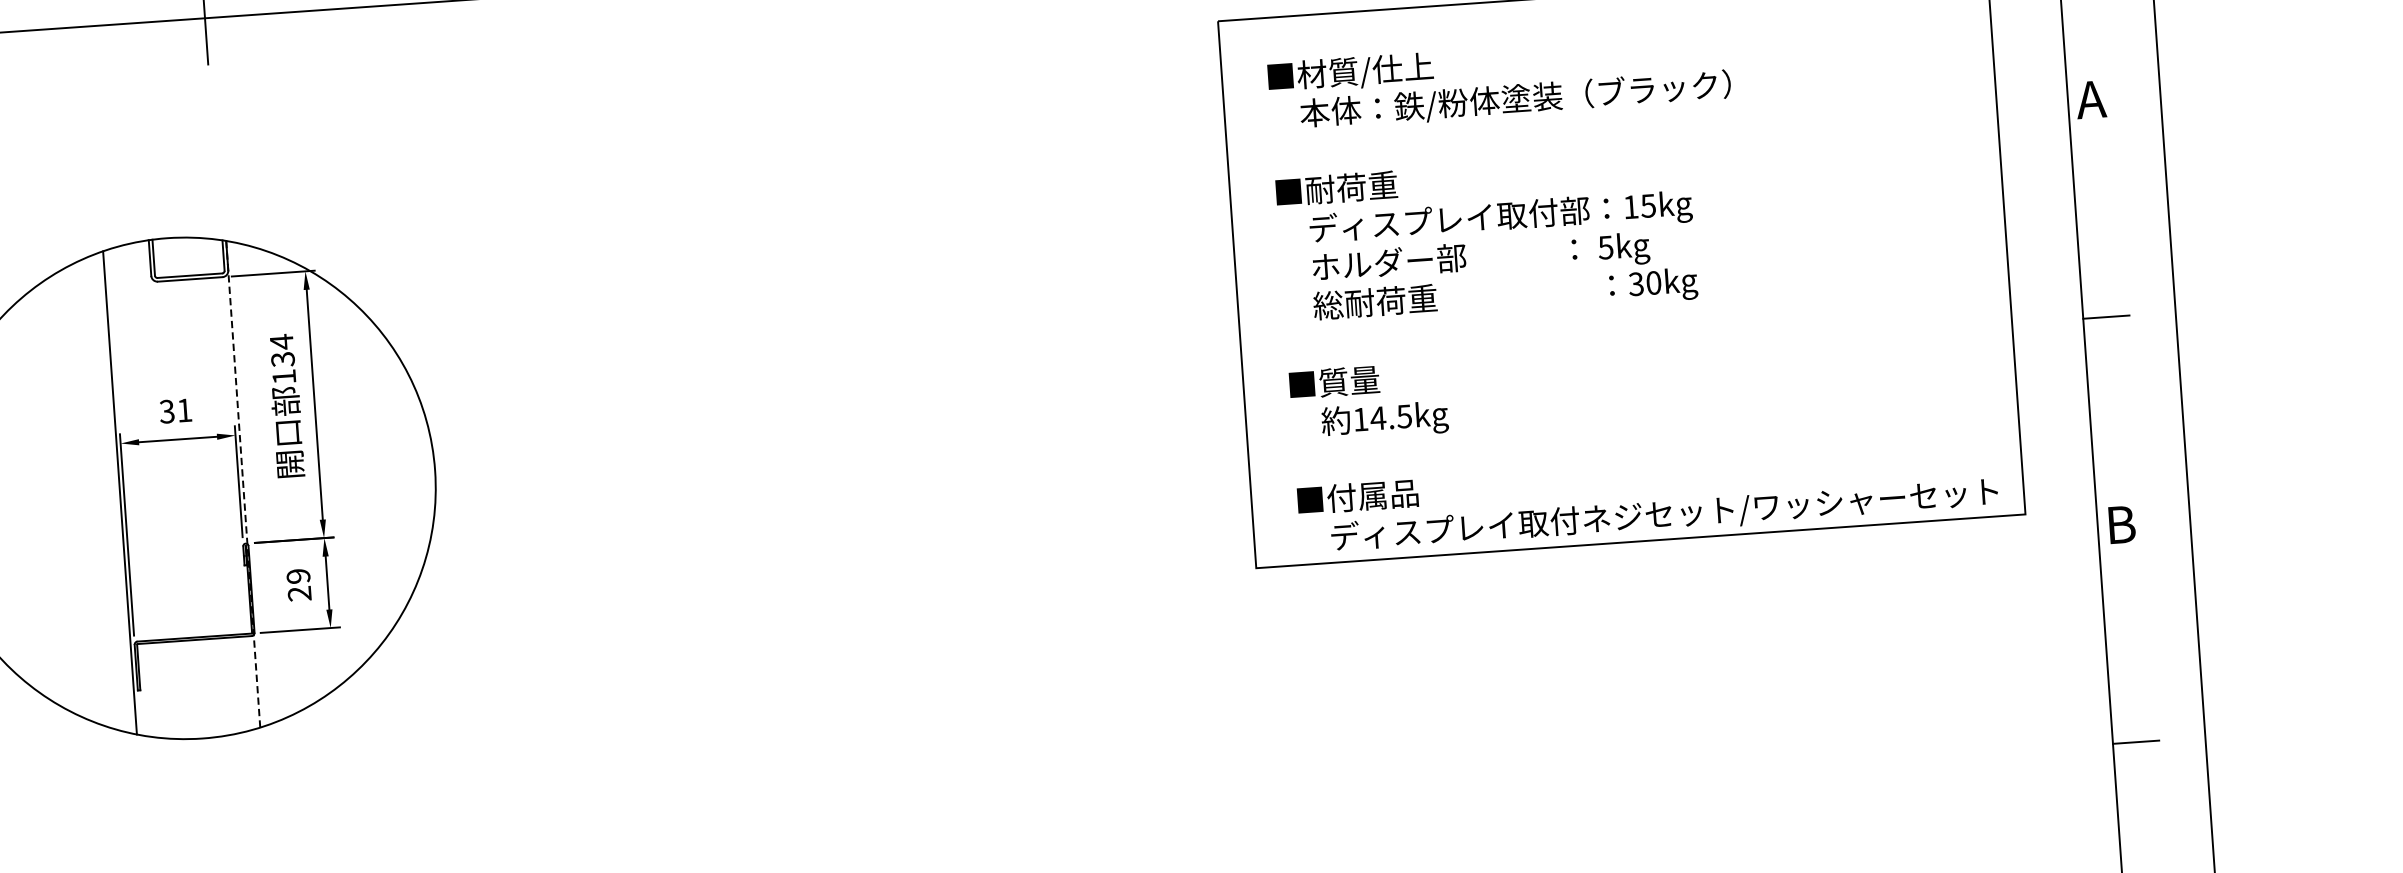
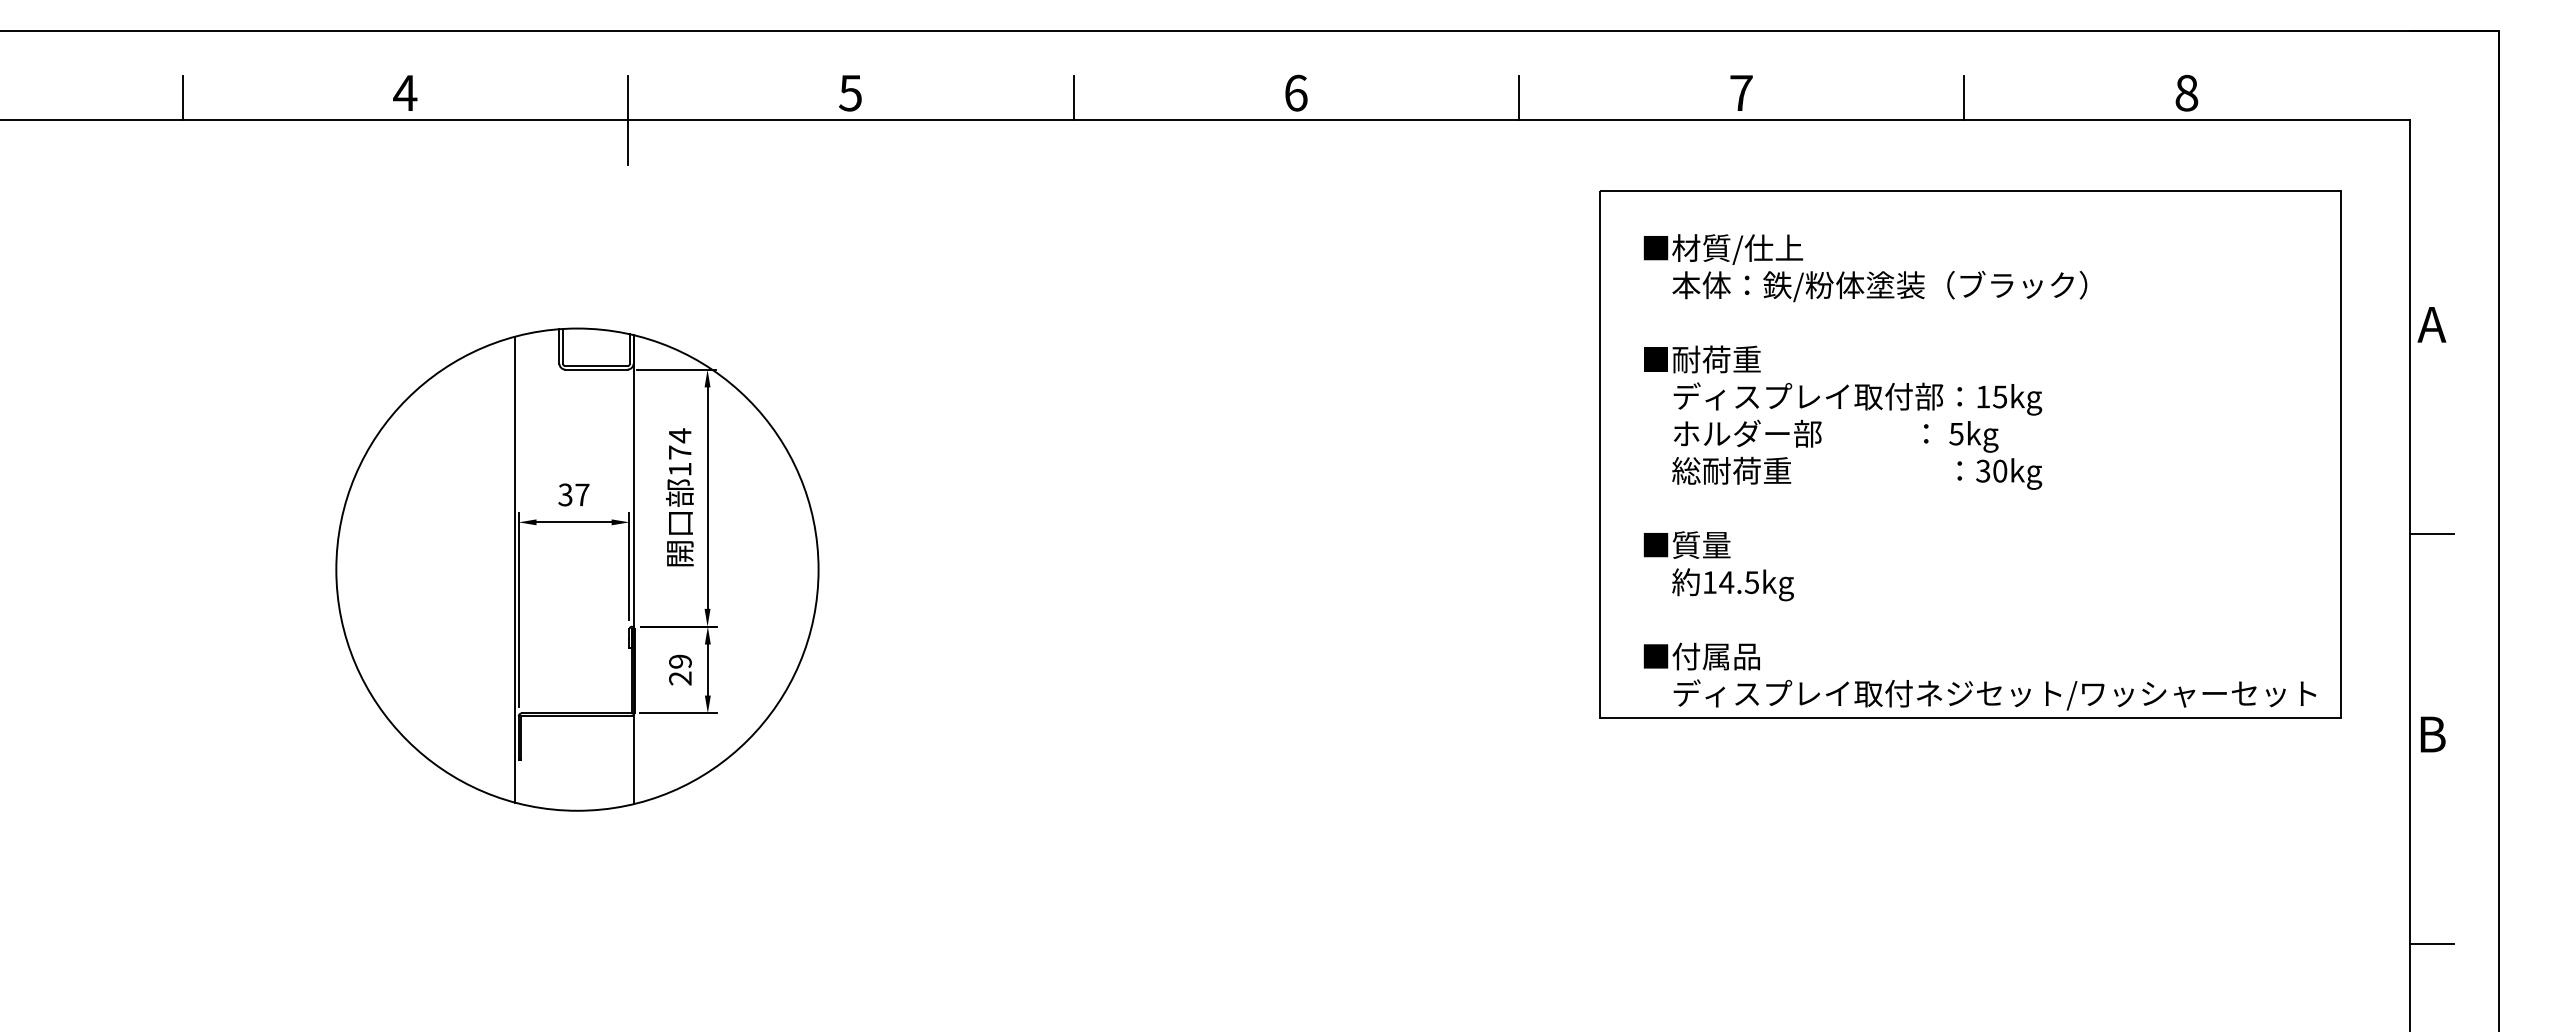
text: (282, 359) -> (679, 452), 134 -> 174
text: (184, 410) -> (582, 494), 31 -> 37
line: (243, 485) -> (633, 570), dashed -> solid

